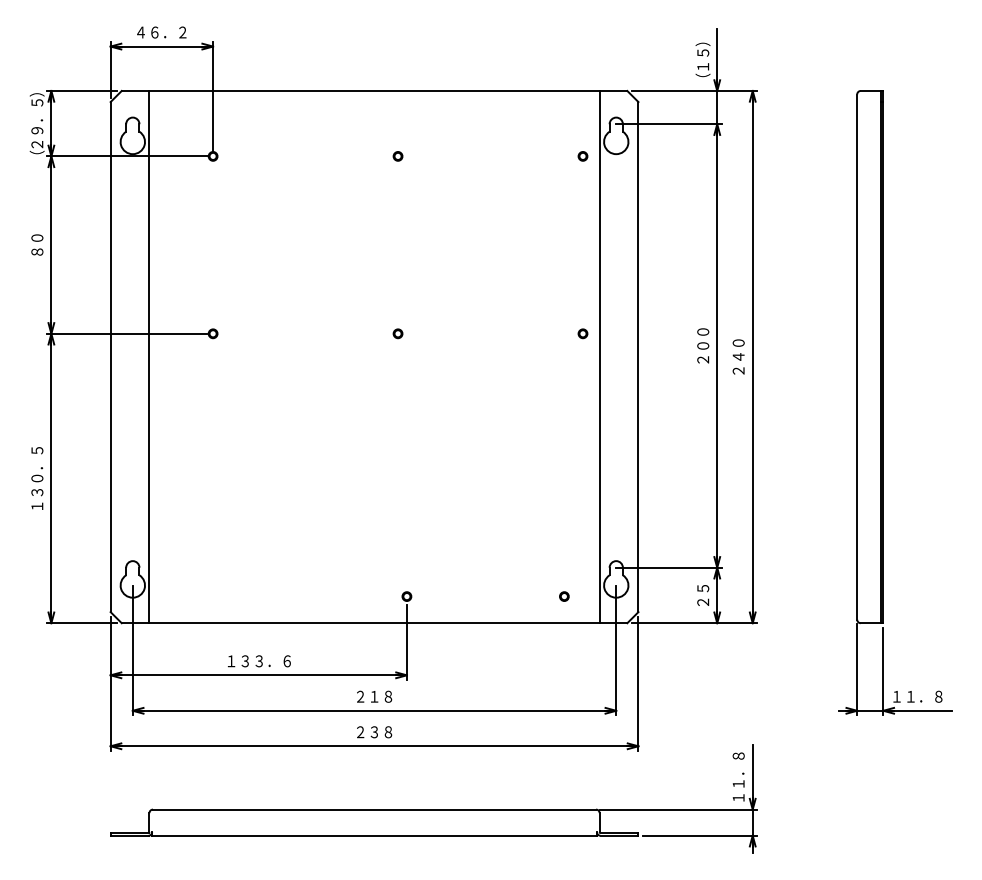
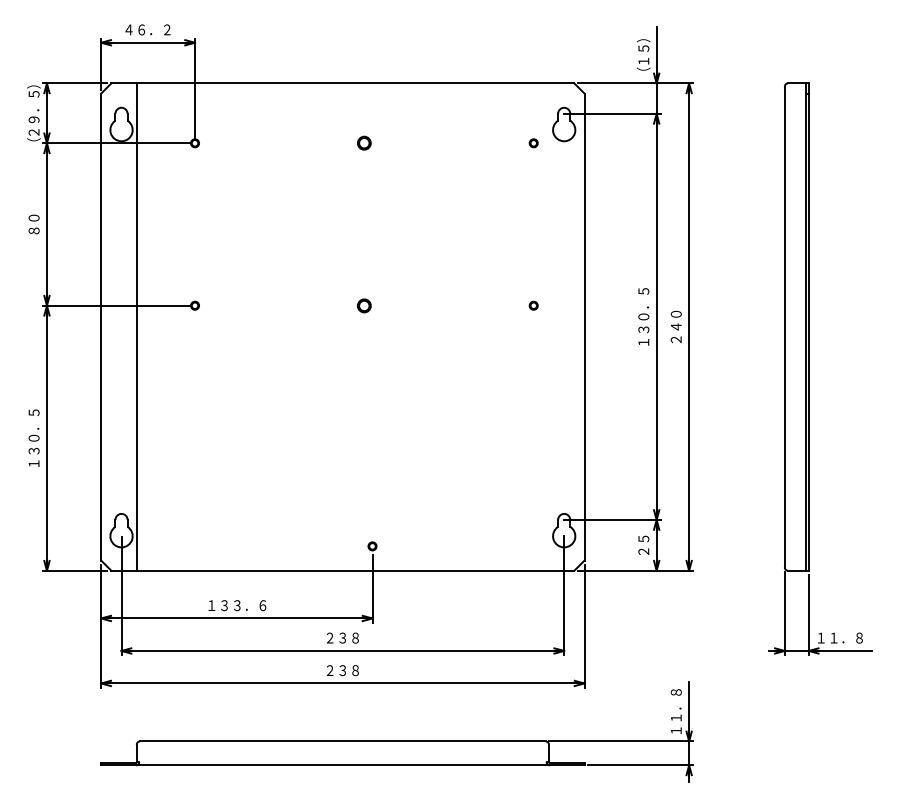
part: (398, 156) -> (364, 143), size x1.6
part: (398, 333) -> (364, 305), size x1.6
text: (702, 345) -> (643, 316), ２００ -> １３０．５
line: (599, 356) -> (548, 326), removed
part: (564, 596) -> (516, 546), removed
text: (374, 696) -> (342, 637), ２１８ -> ２３８

